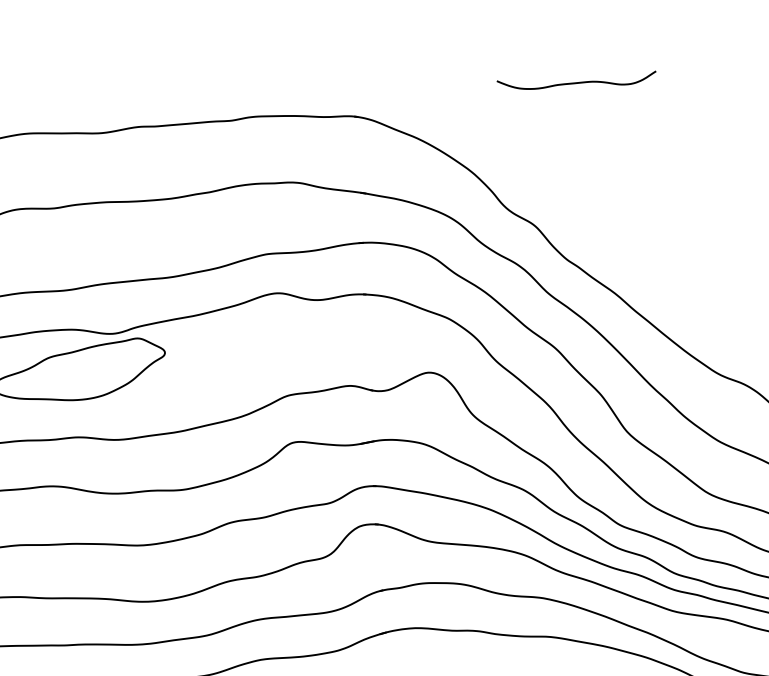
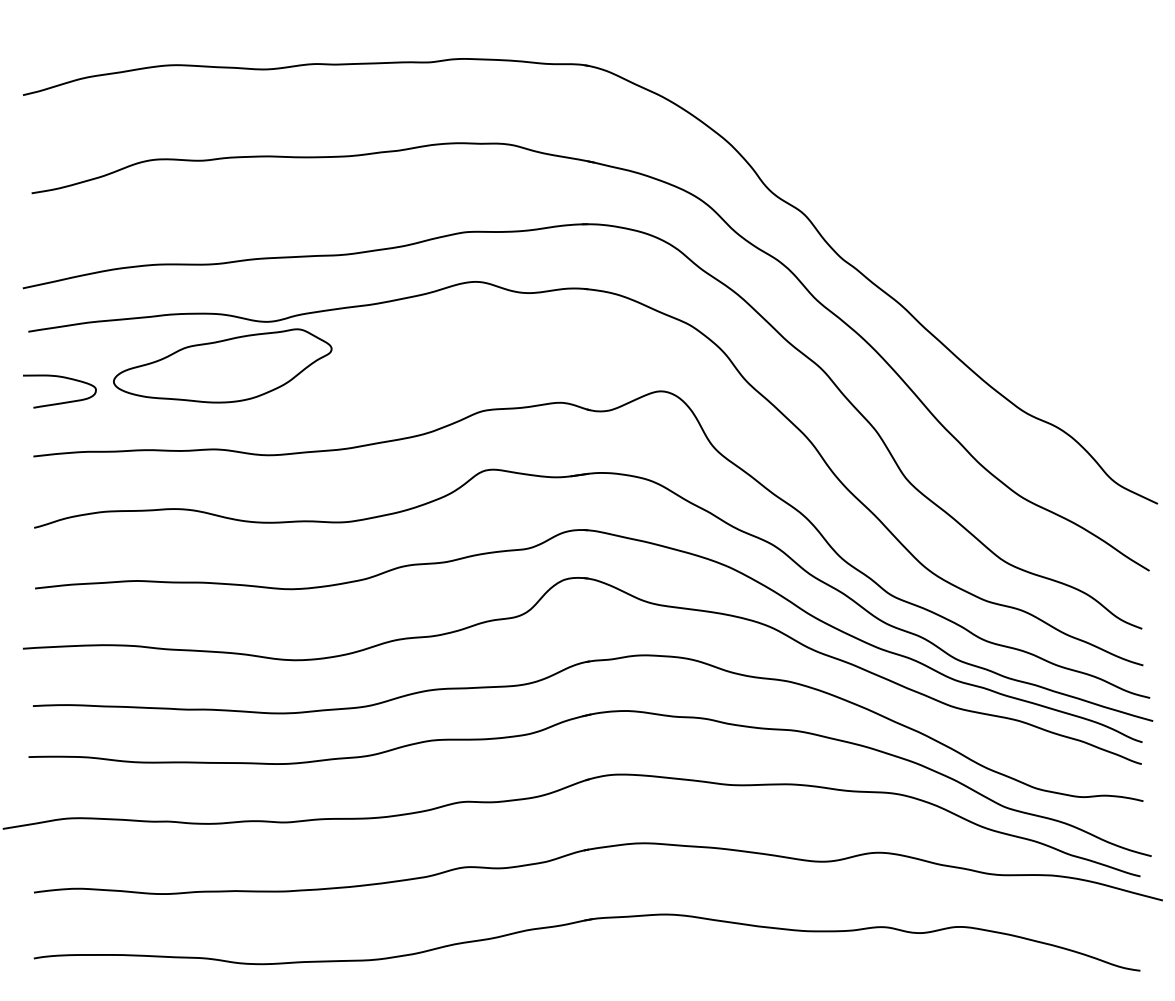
curve: (576, 82) -> (865, 37), removed

